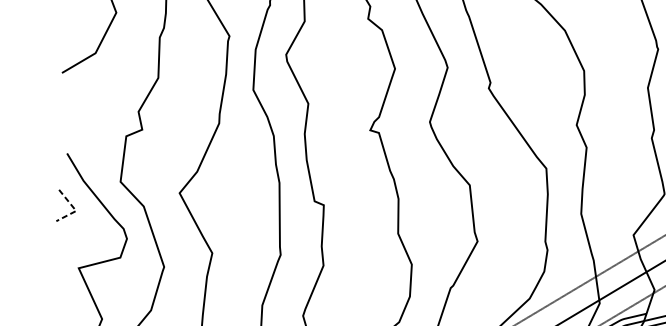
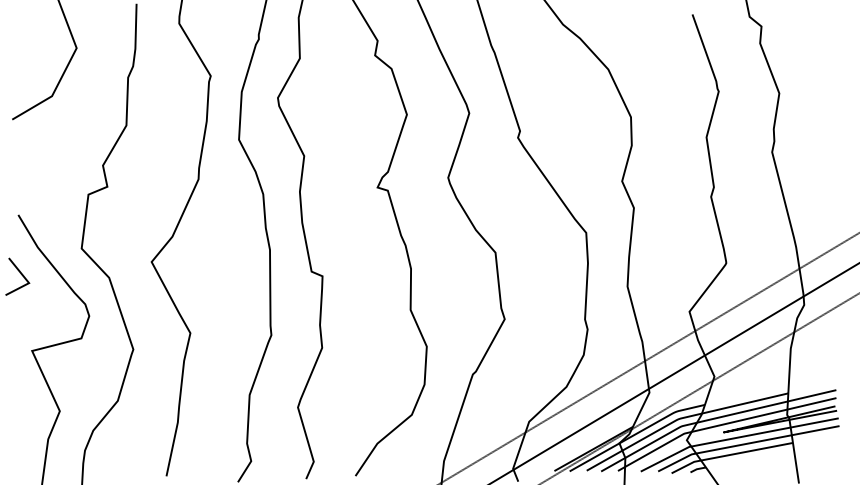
line: (74, 209) -> (27, 281), dashed -> solid

